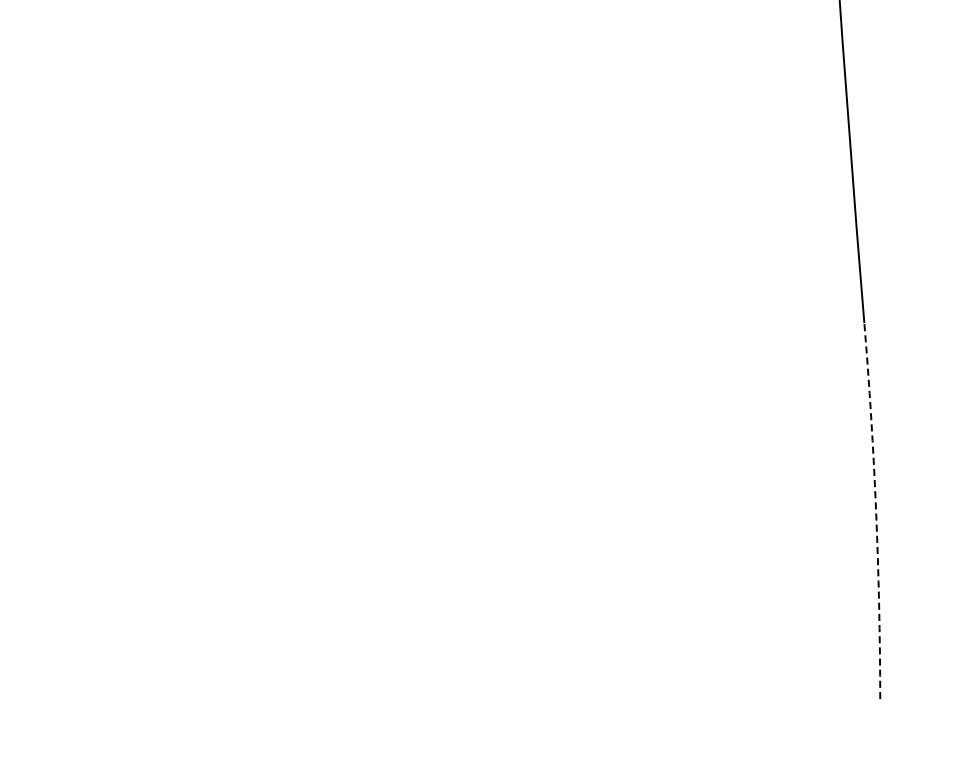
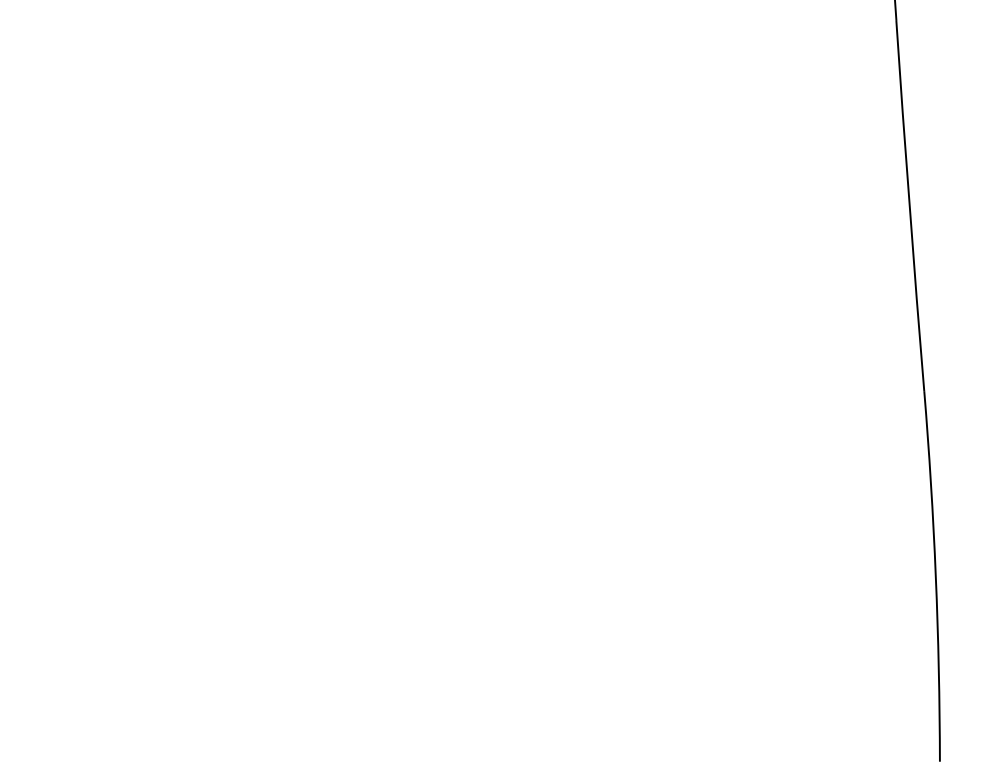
arc: (875, 511) -> (935, 576), dashed -> solid

